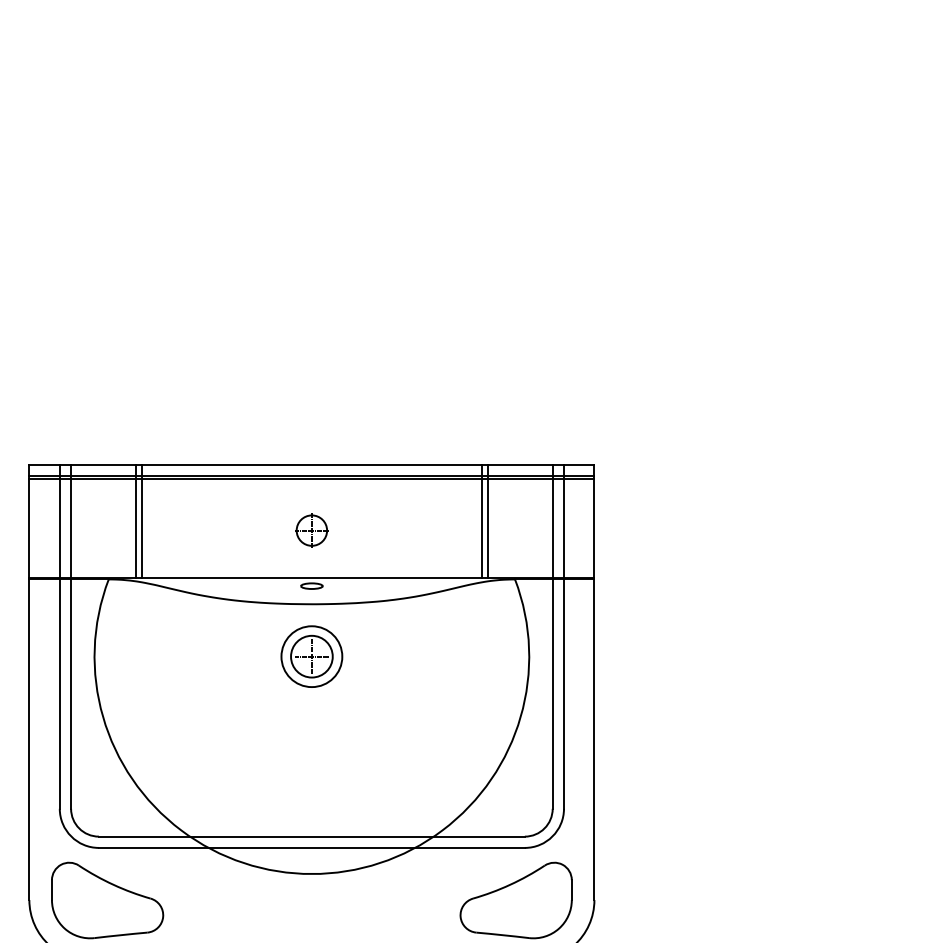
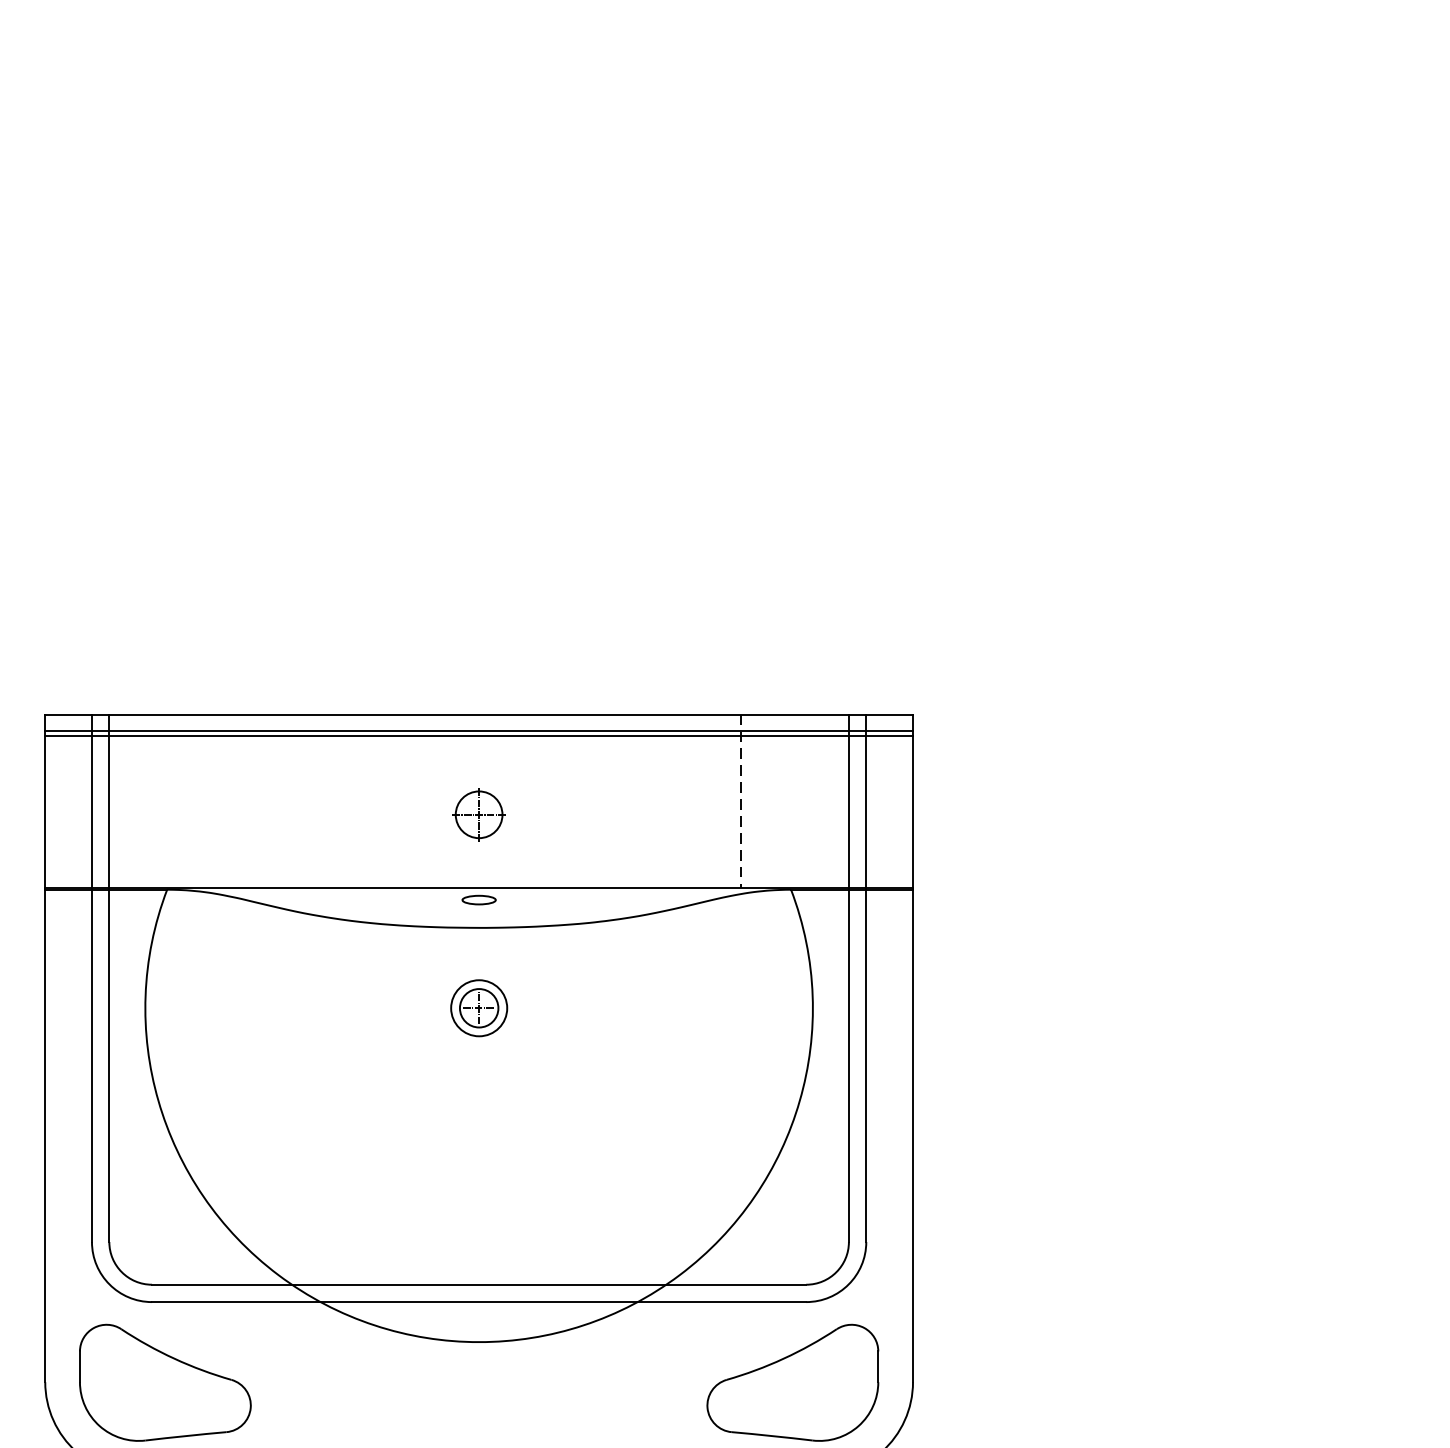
line: (136, 521) -> (209, 800), removed
line: (141, 521) -> (217, 800), removed
line: (482, 521) -> (741, 800), solid -> dashed
line: (487, 521) -> (748, 800), removed
part: (311, 656) -> (478, 1008), size x0.6

